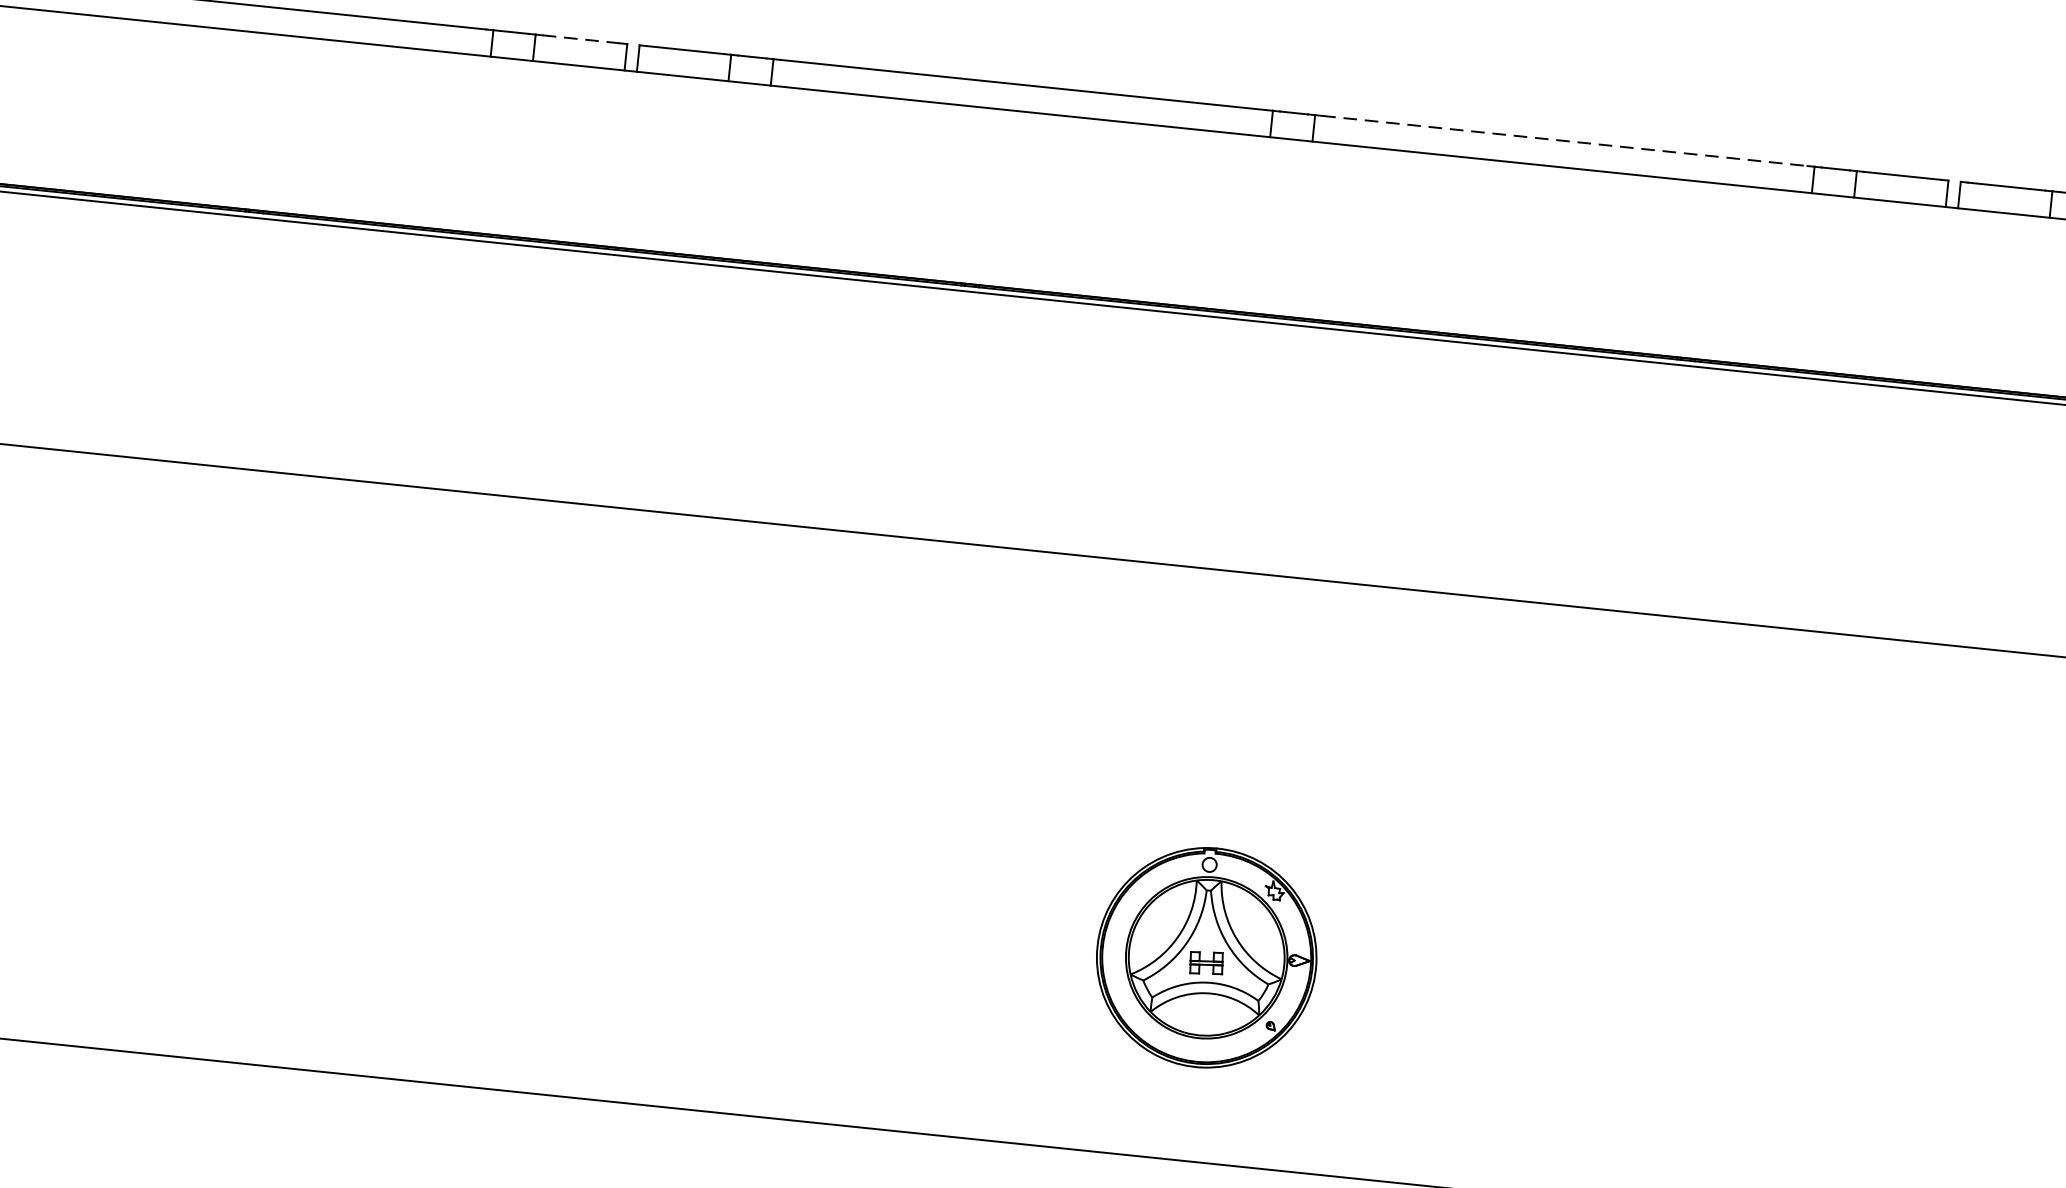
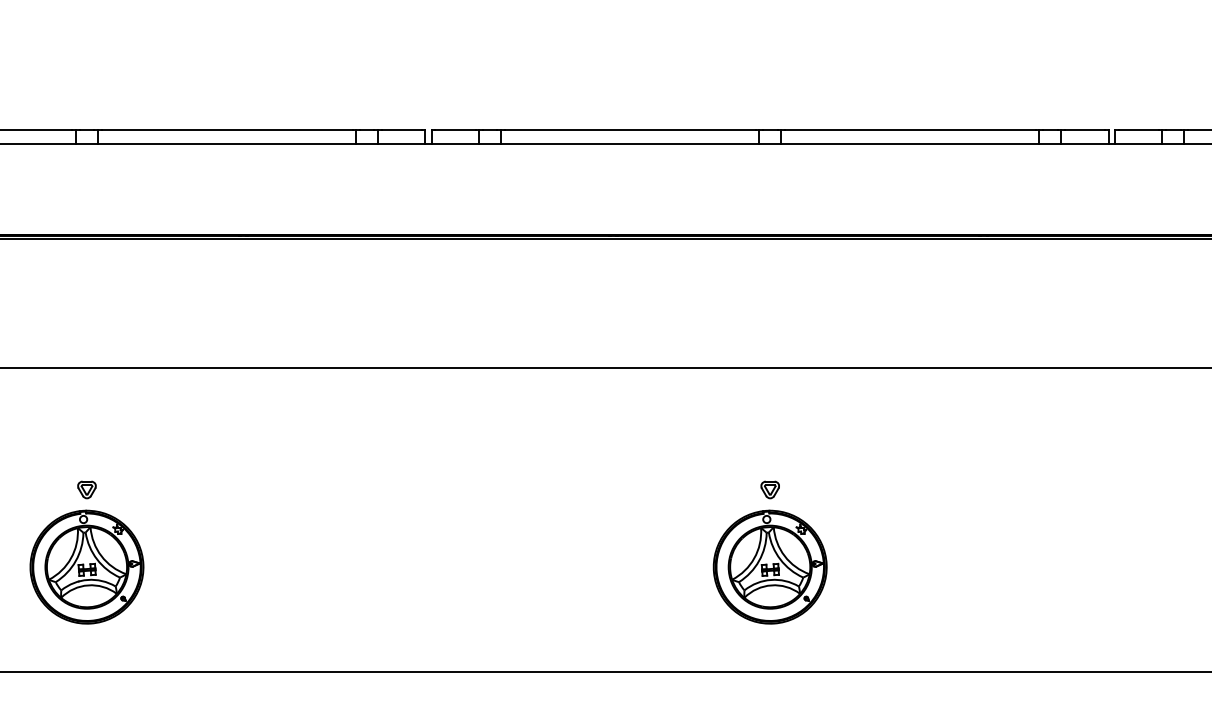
line: (582, 39) -> (402, 130), dashed -> solid
line: (1565, 141) -> (910, 130), dashed -> solid
part: (1220, 807) -> (769, 489), added

